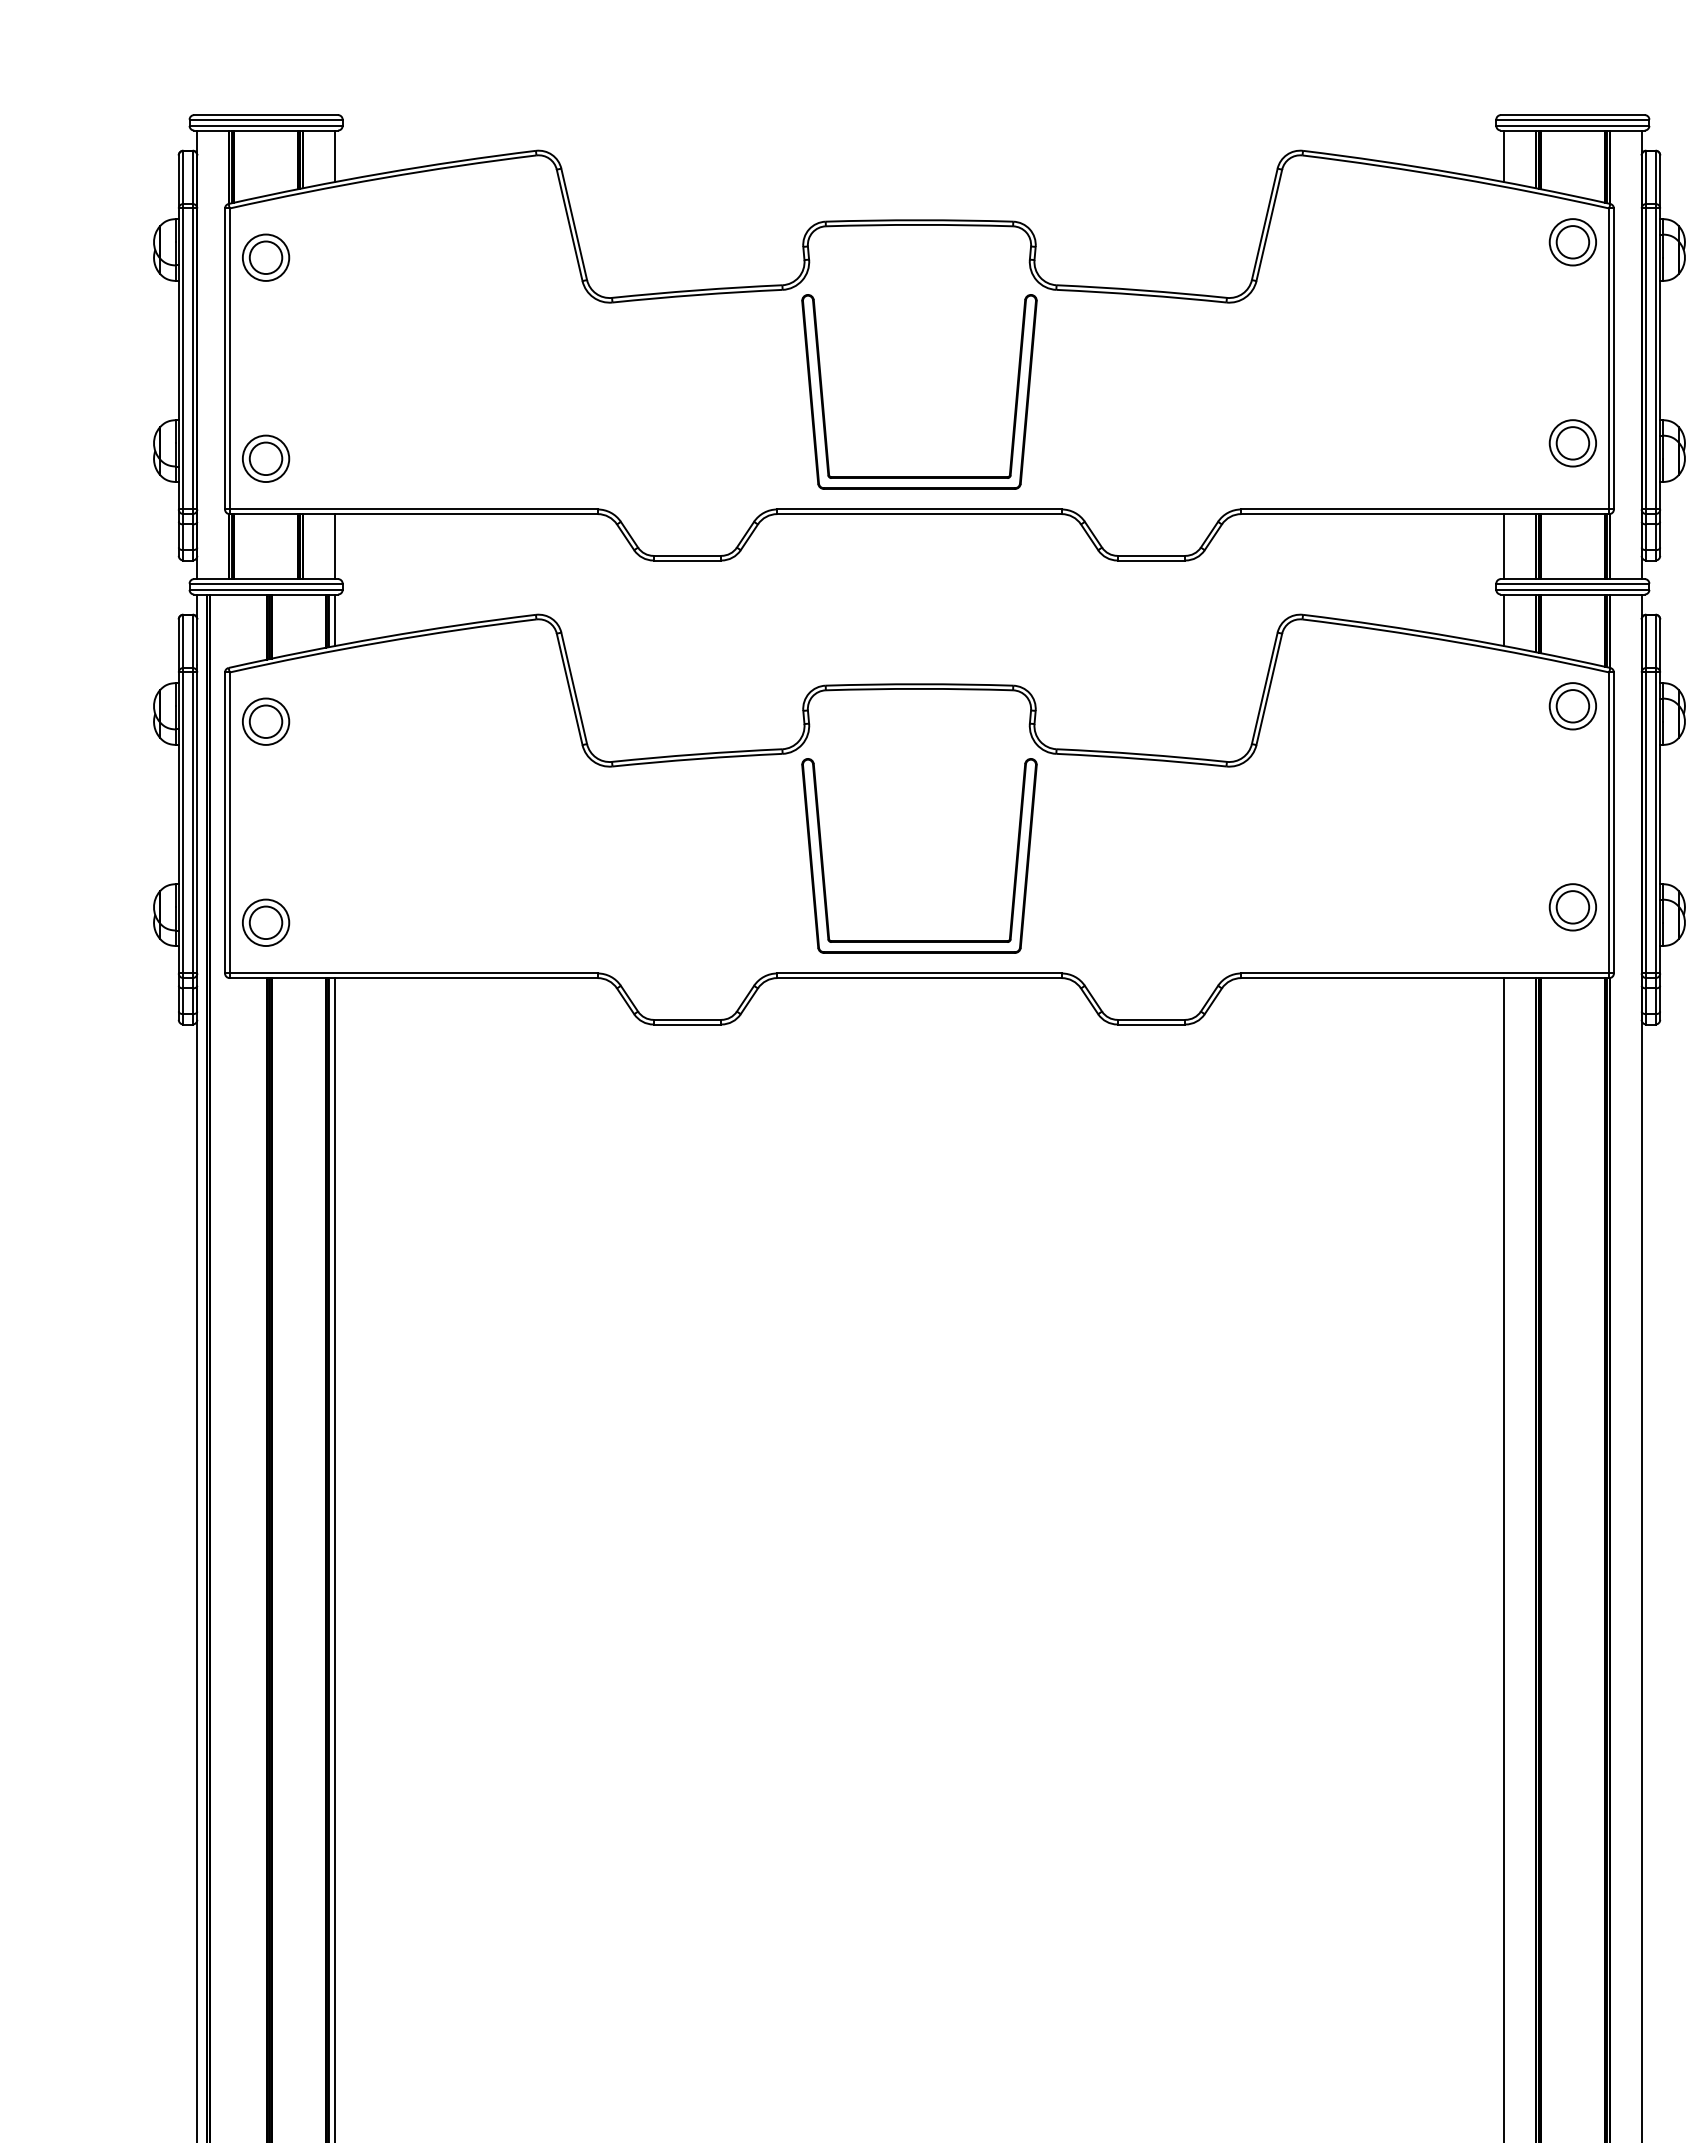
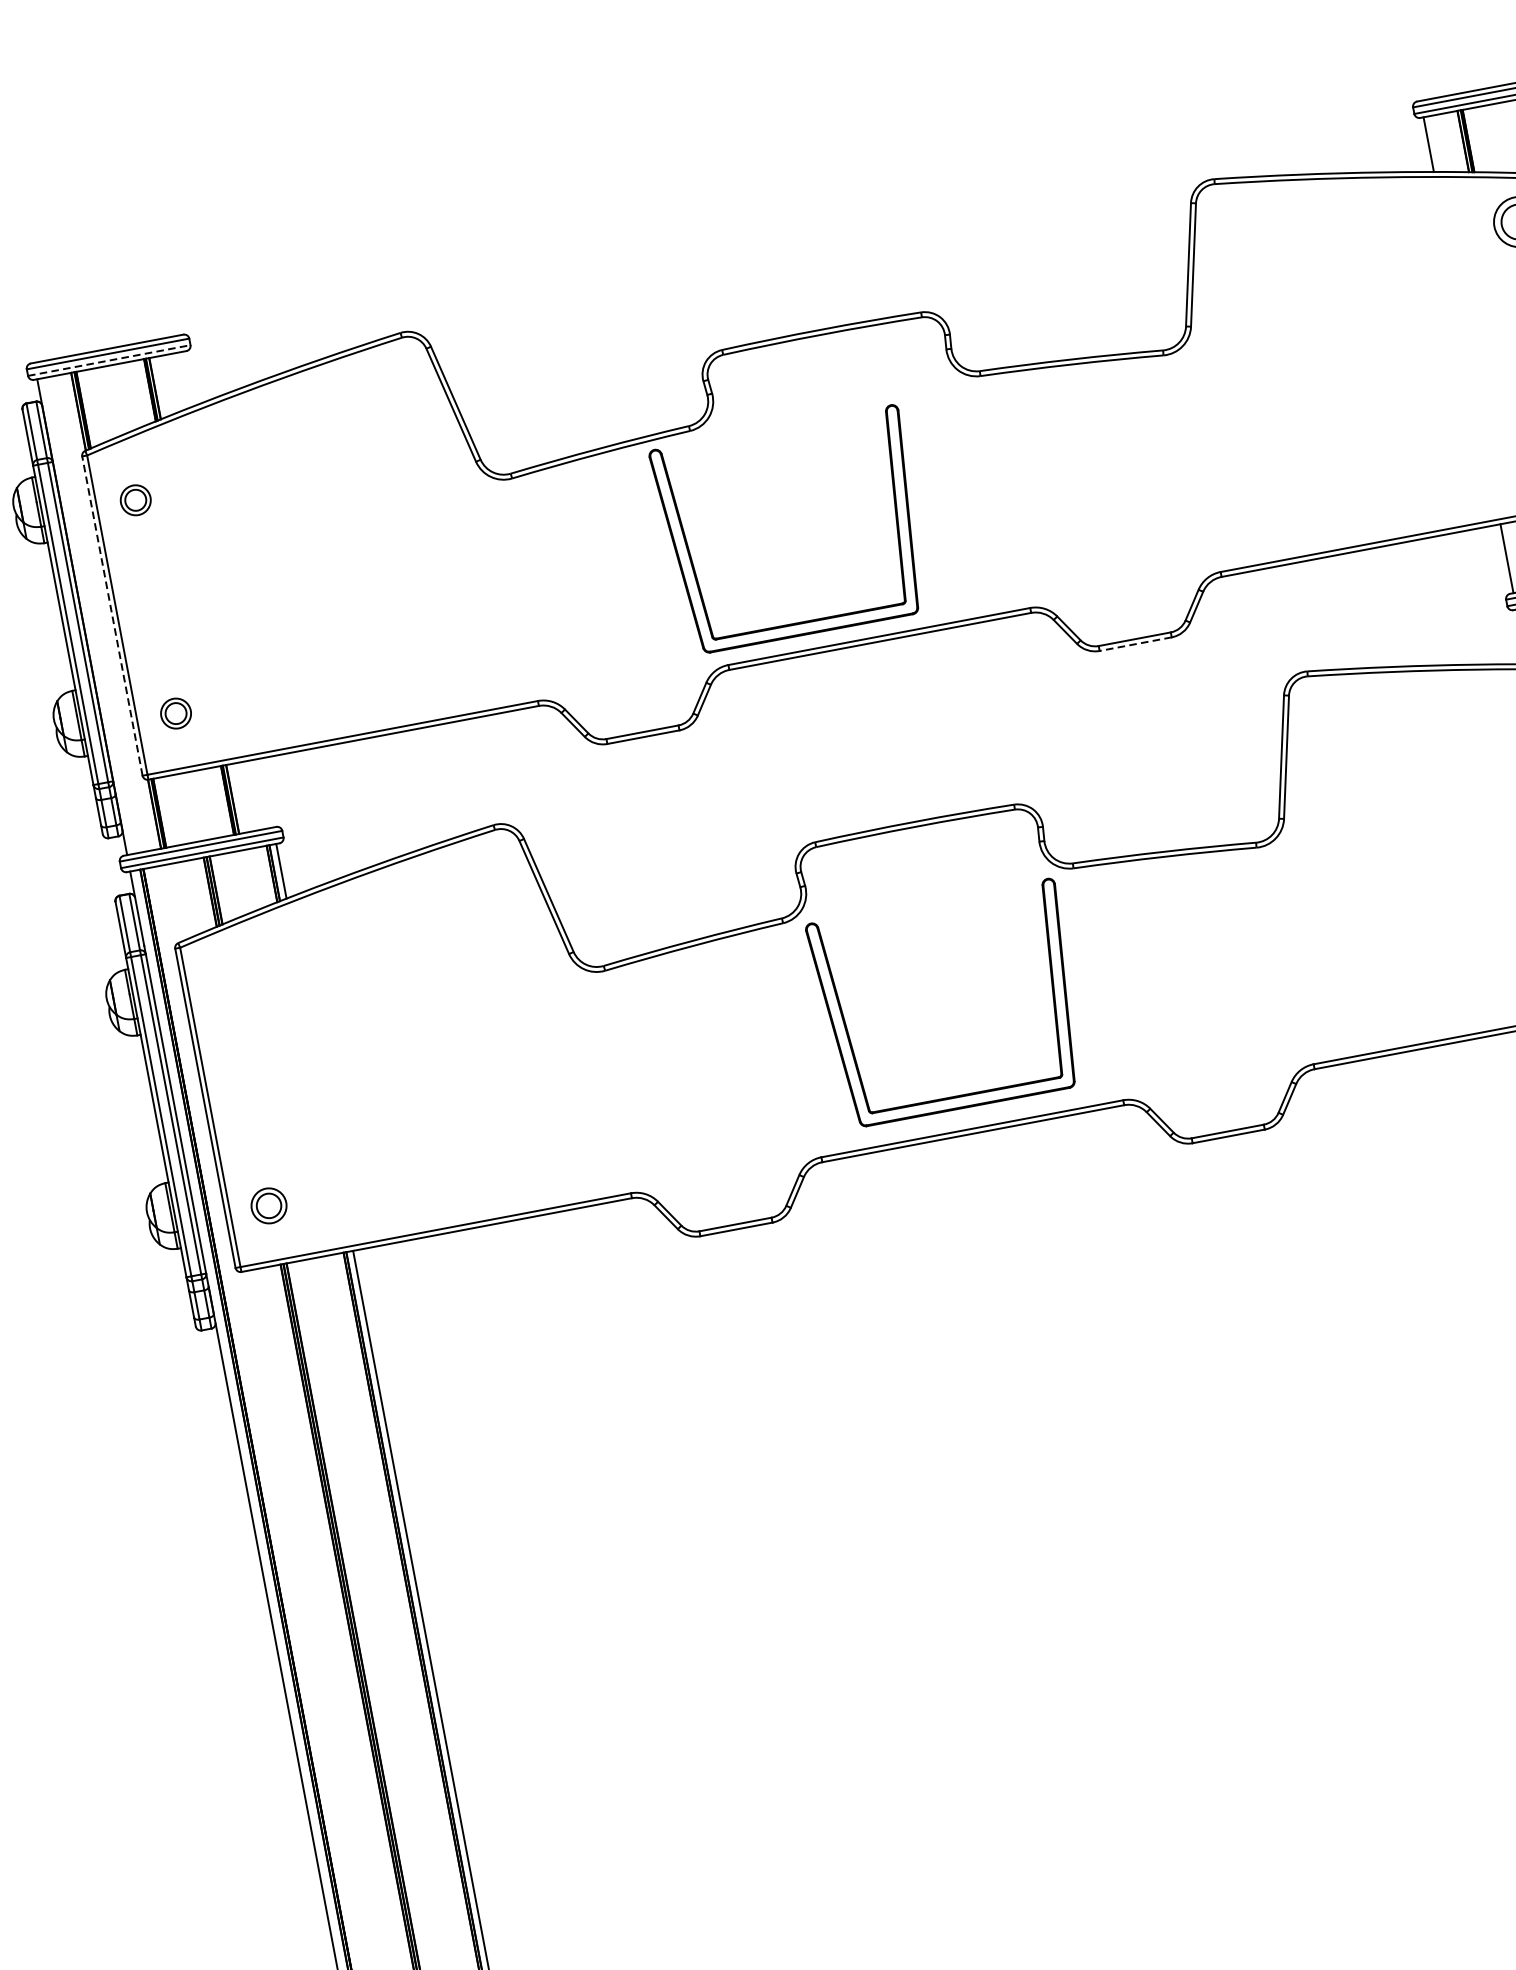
line: (266, 125) -> (109, 360), solid -> dashed
line: (334, 156) -> (187, 379), removed
part: (266, 257) -> (136, 500), size x0.6
line: (225, 358) -> (112, 615), solid -> dashed
part: (266, 458) -> (176, 713), size x0.6
part: (919, 476) -> (809, 620), moved
line: (334, 546) -> (266, 793), removed
line: (1151, 560) -> (1135, 644), solid -> dashed
part: (266, 721) -> (229, 992), removed
part: (266, 922) -> (269, 1205), size x0.7

